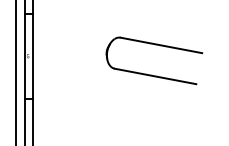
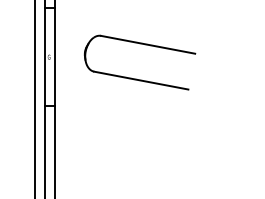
part: (151, 74) -> (136, 78), moved

